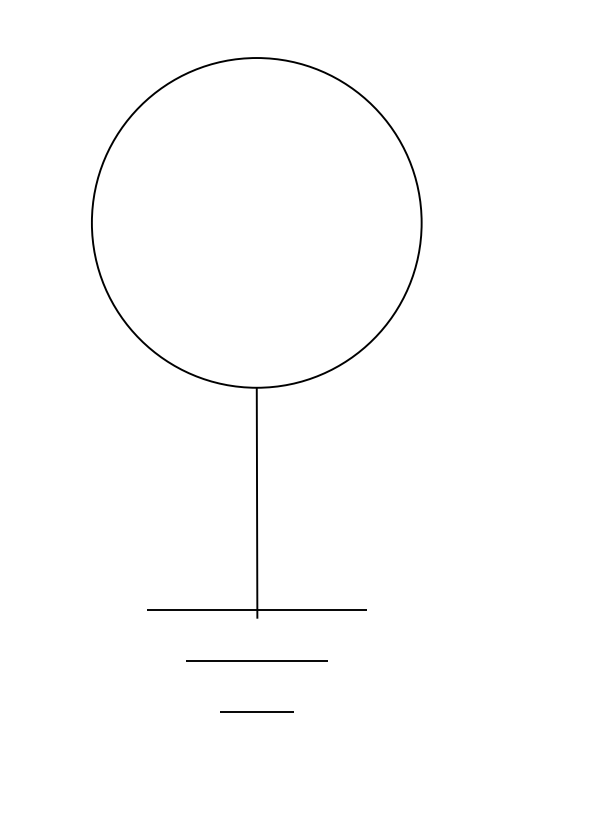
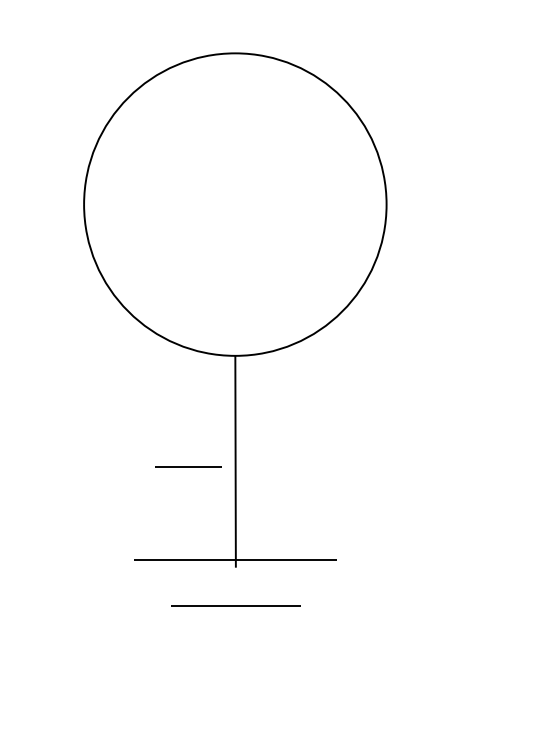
line: (256, 711) -> (188, 466), moved

